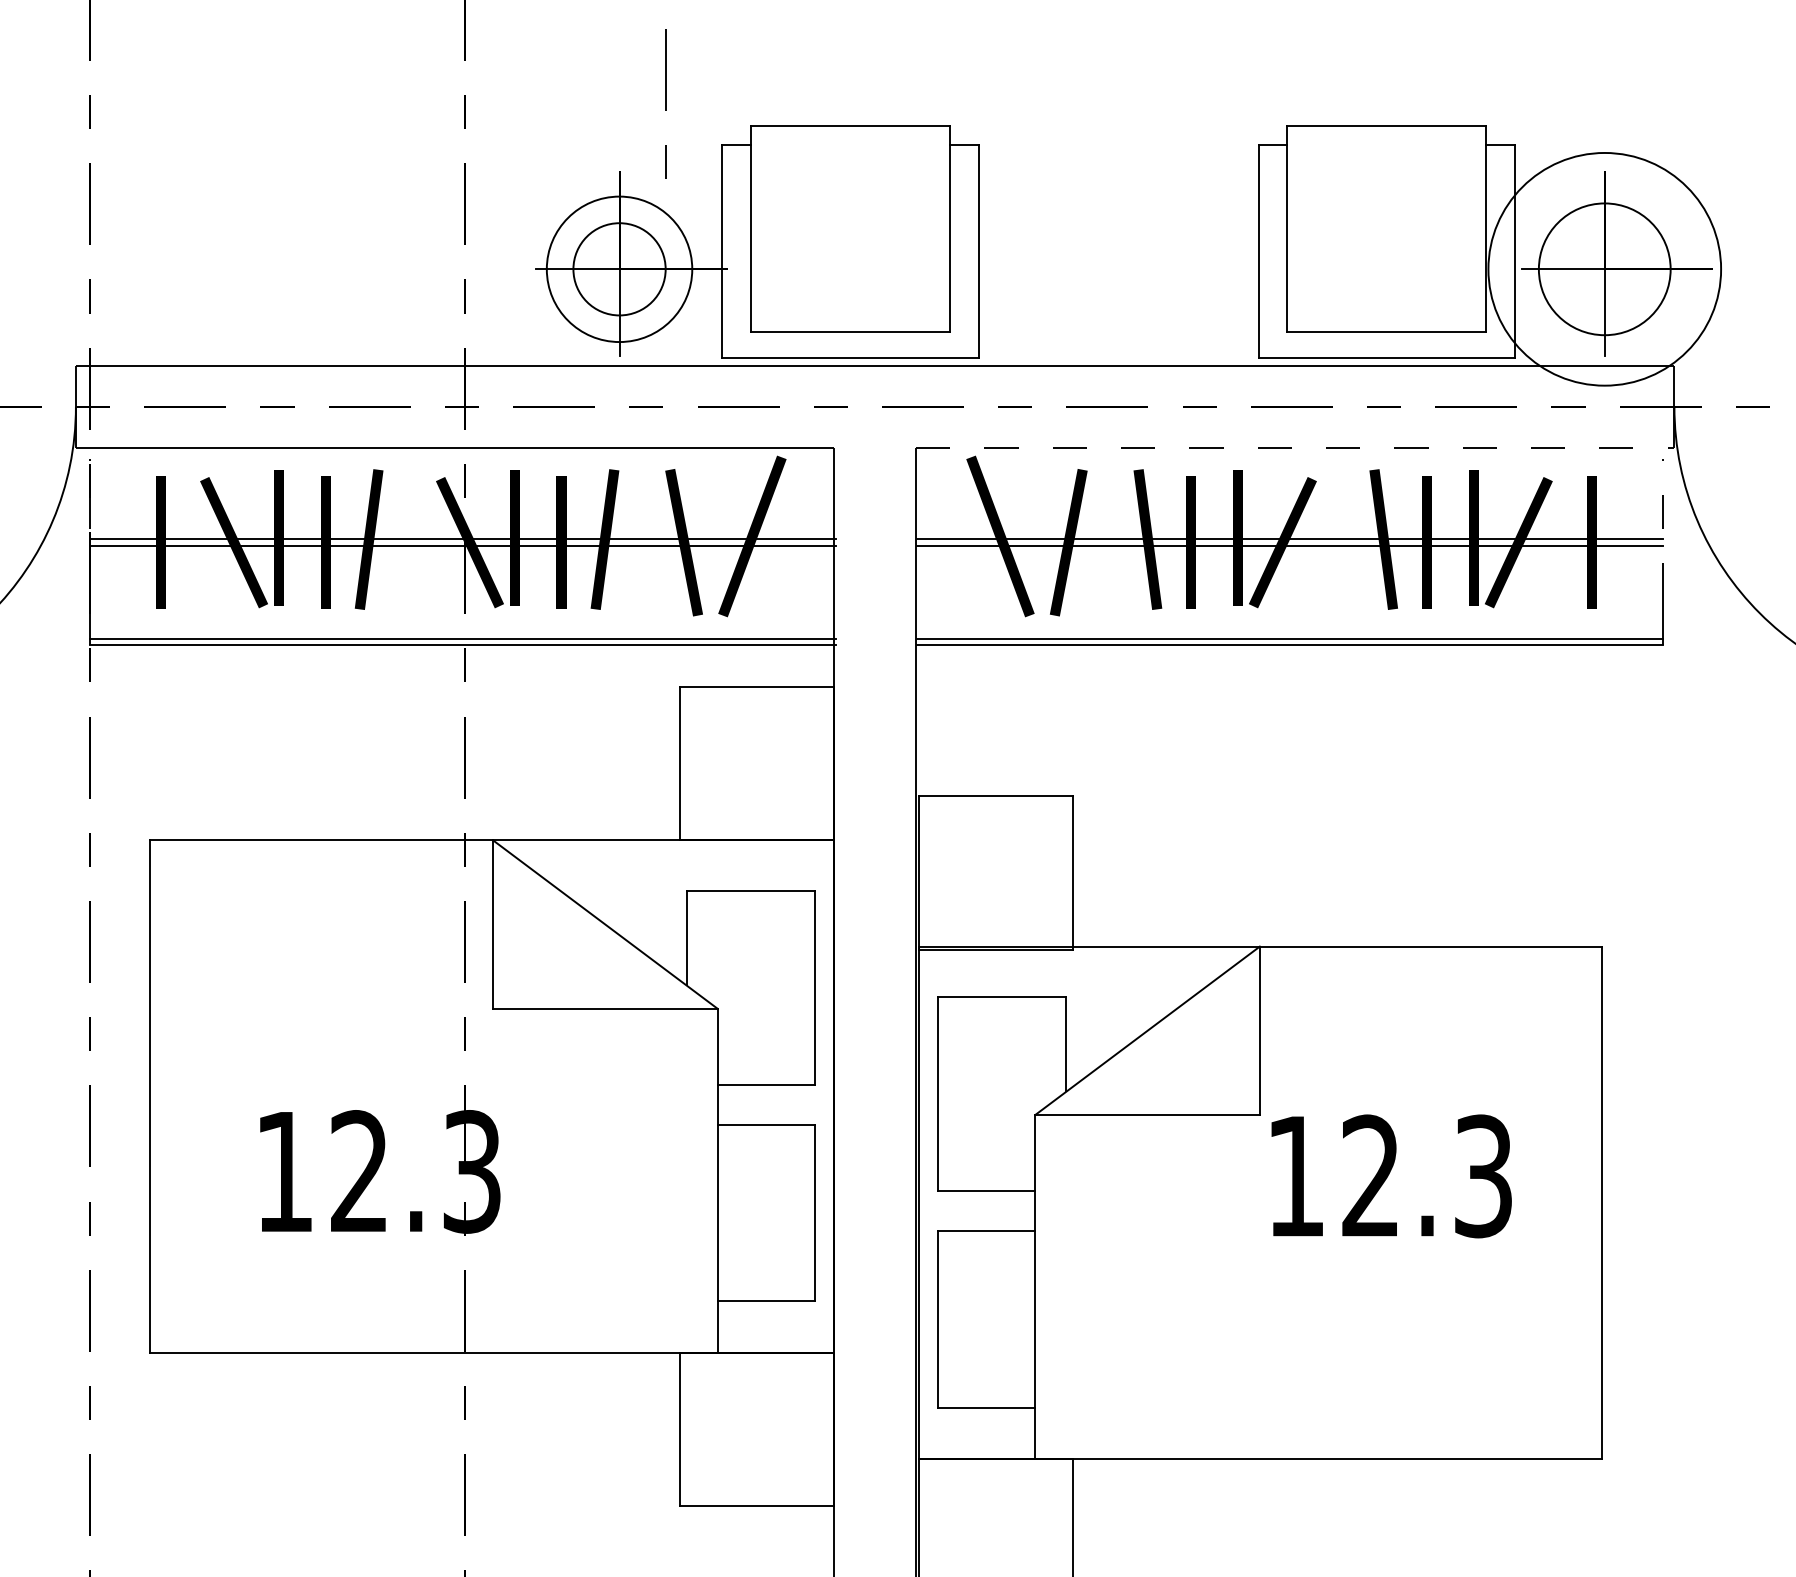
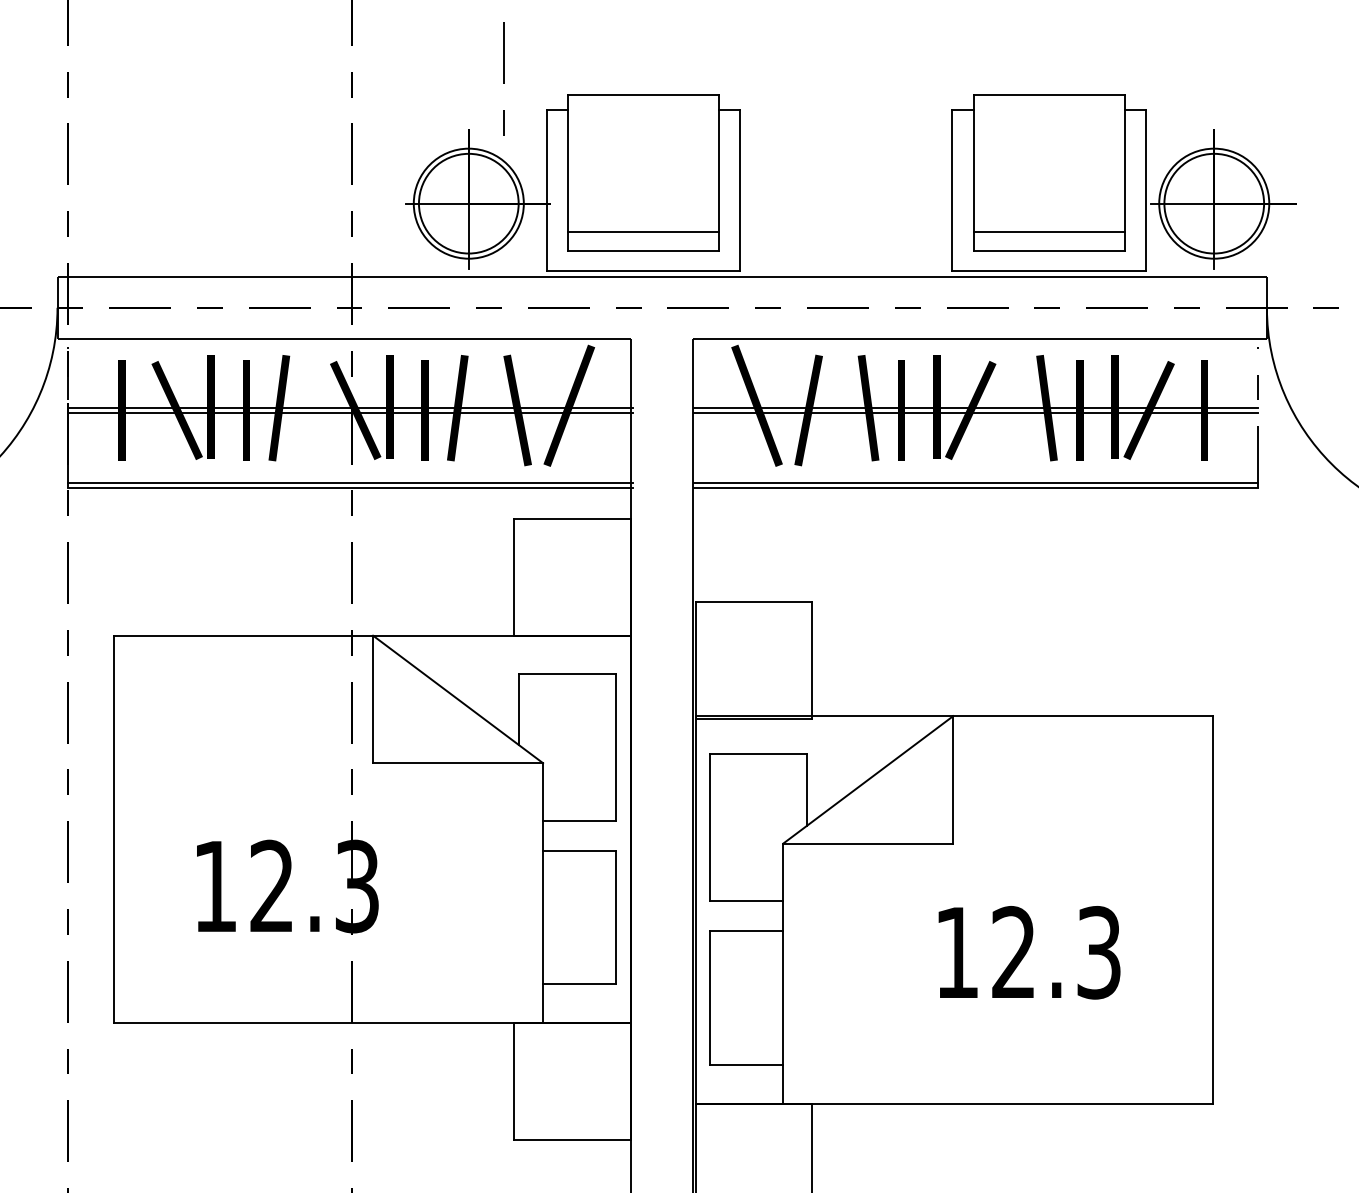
circle: (619, 269) -> (468, 203), size x1.43
circle: (1604, 269) -> (1214, 203), size x0.62
line: (850, 306) -> (643, 231), added
line: (1386, 306) -> (1049, 231), added
line: (1295, 447) -> (980, 338), dashed -> solid
text: (1391, 1176) -> (1029, 952), moved

